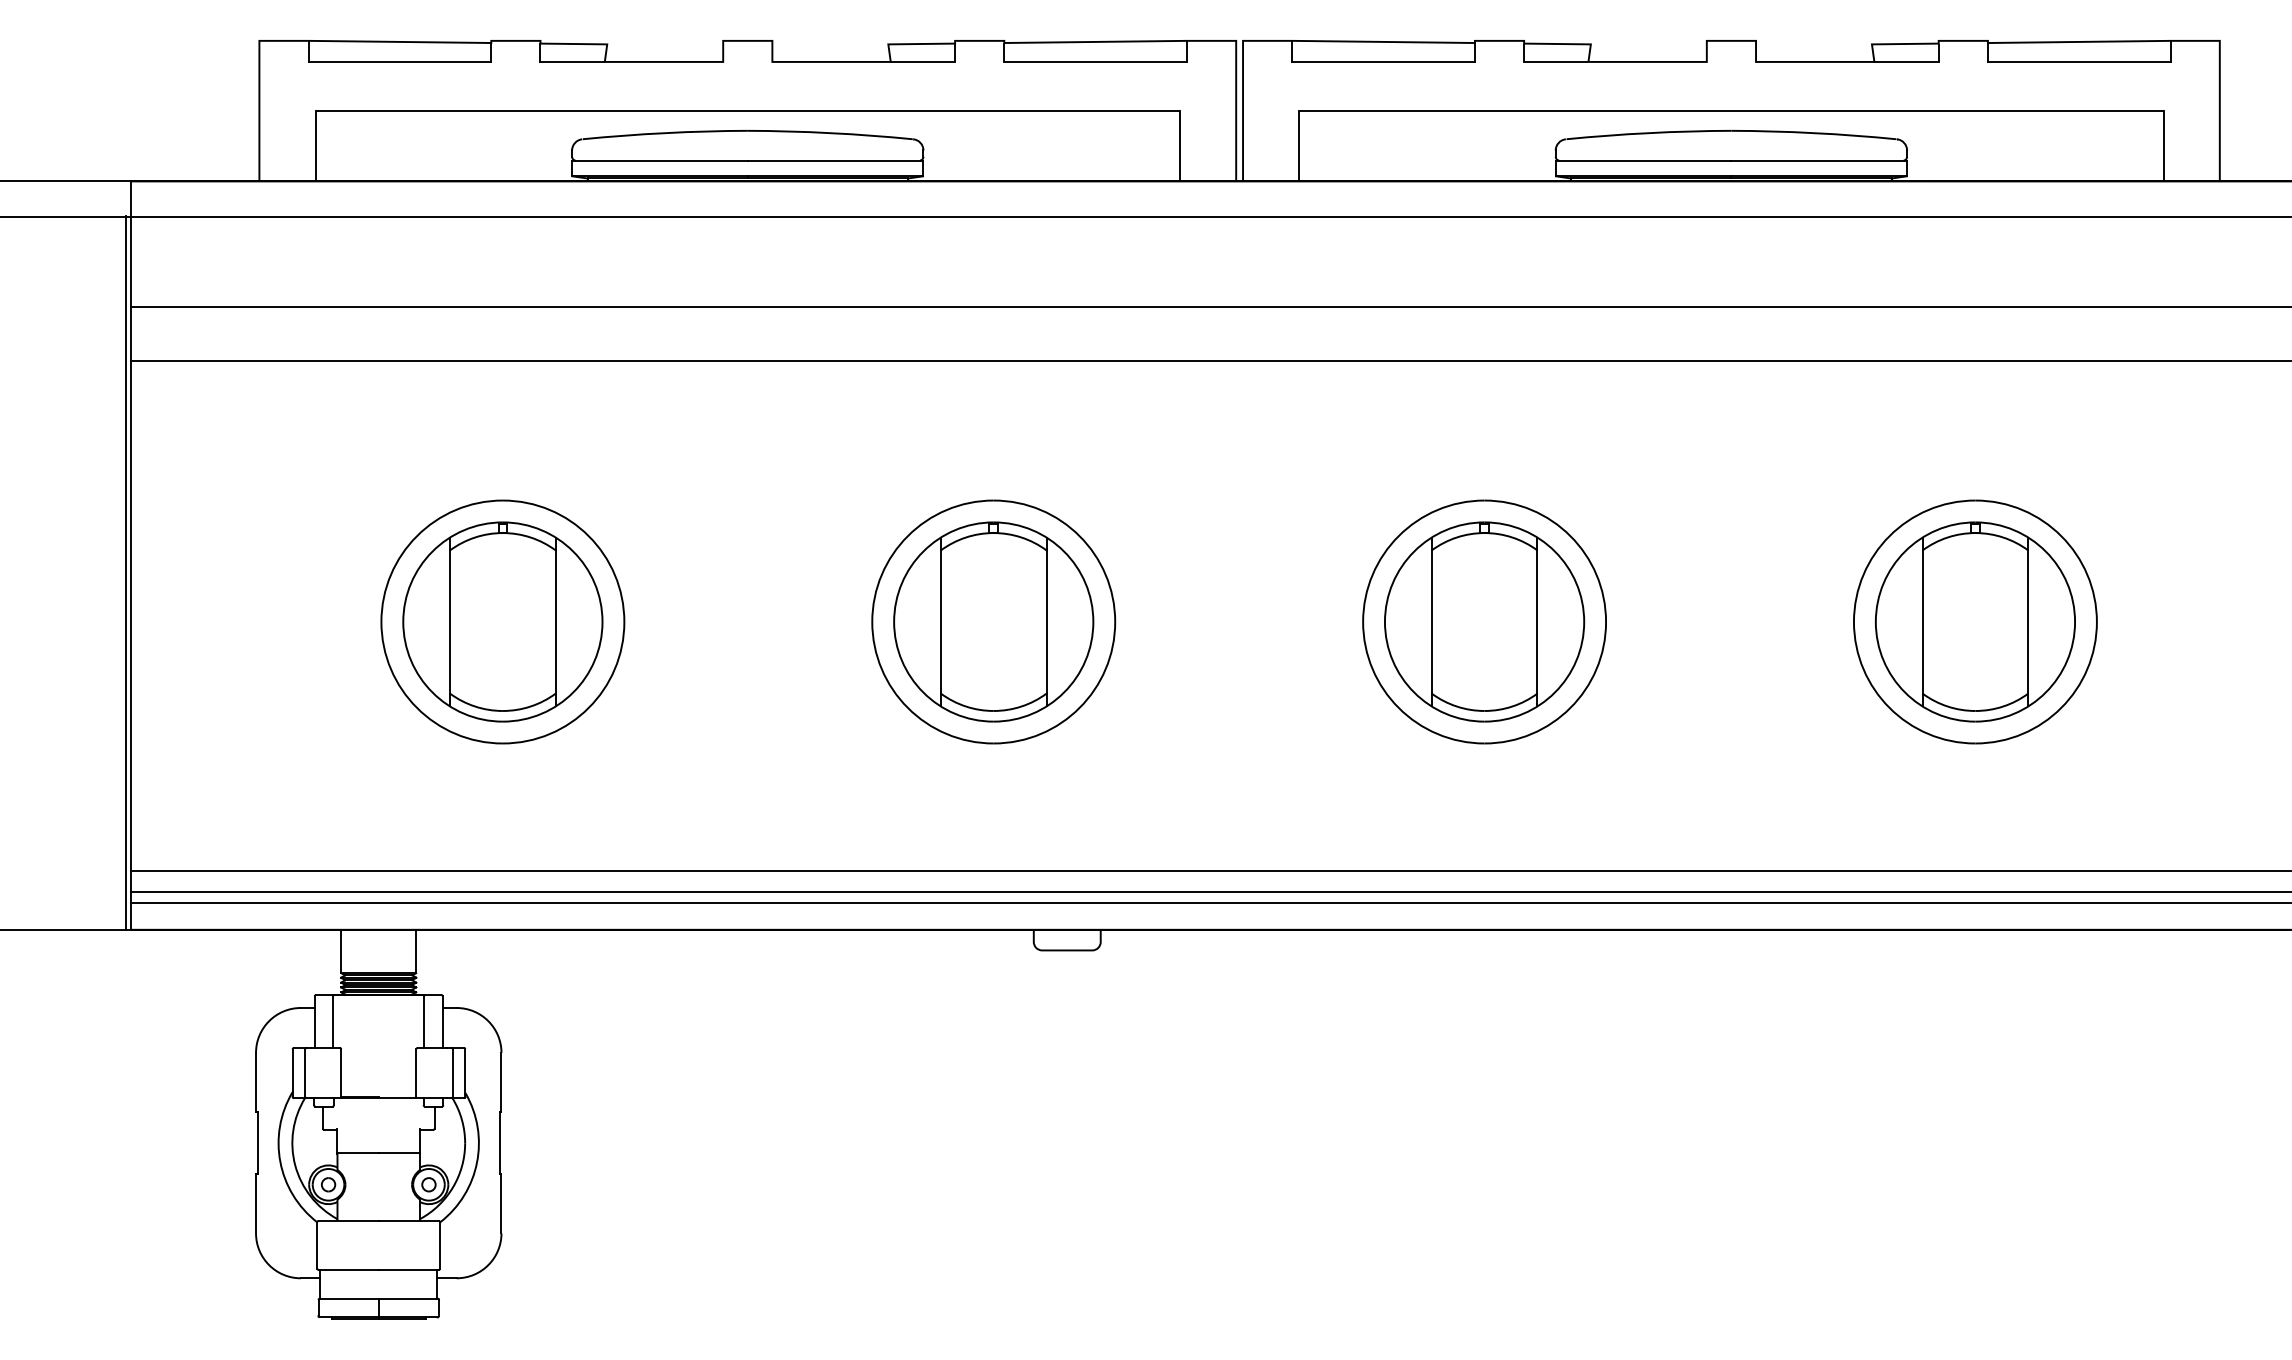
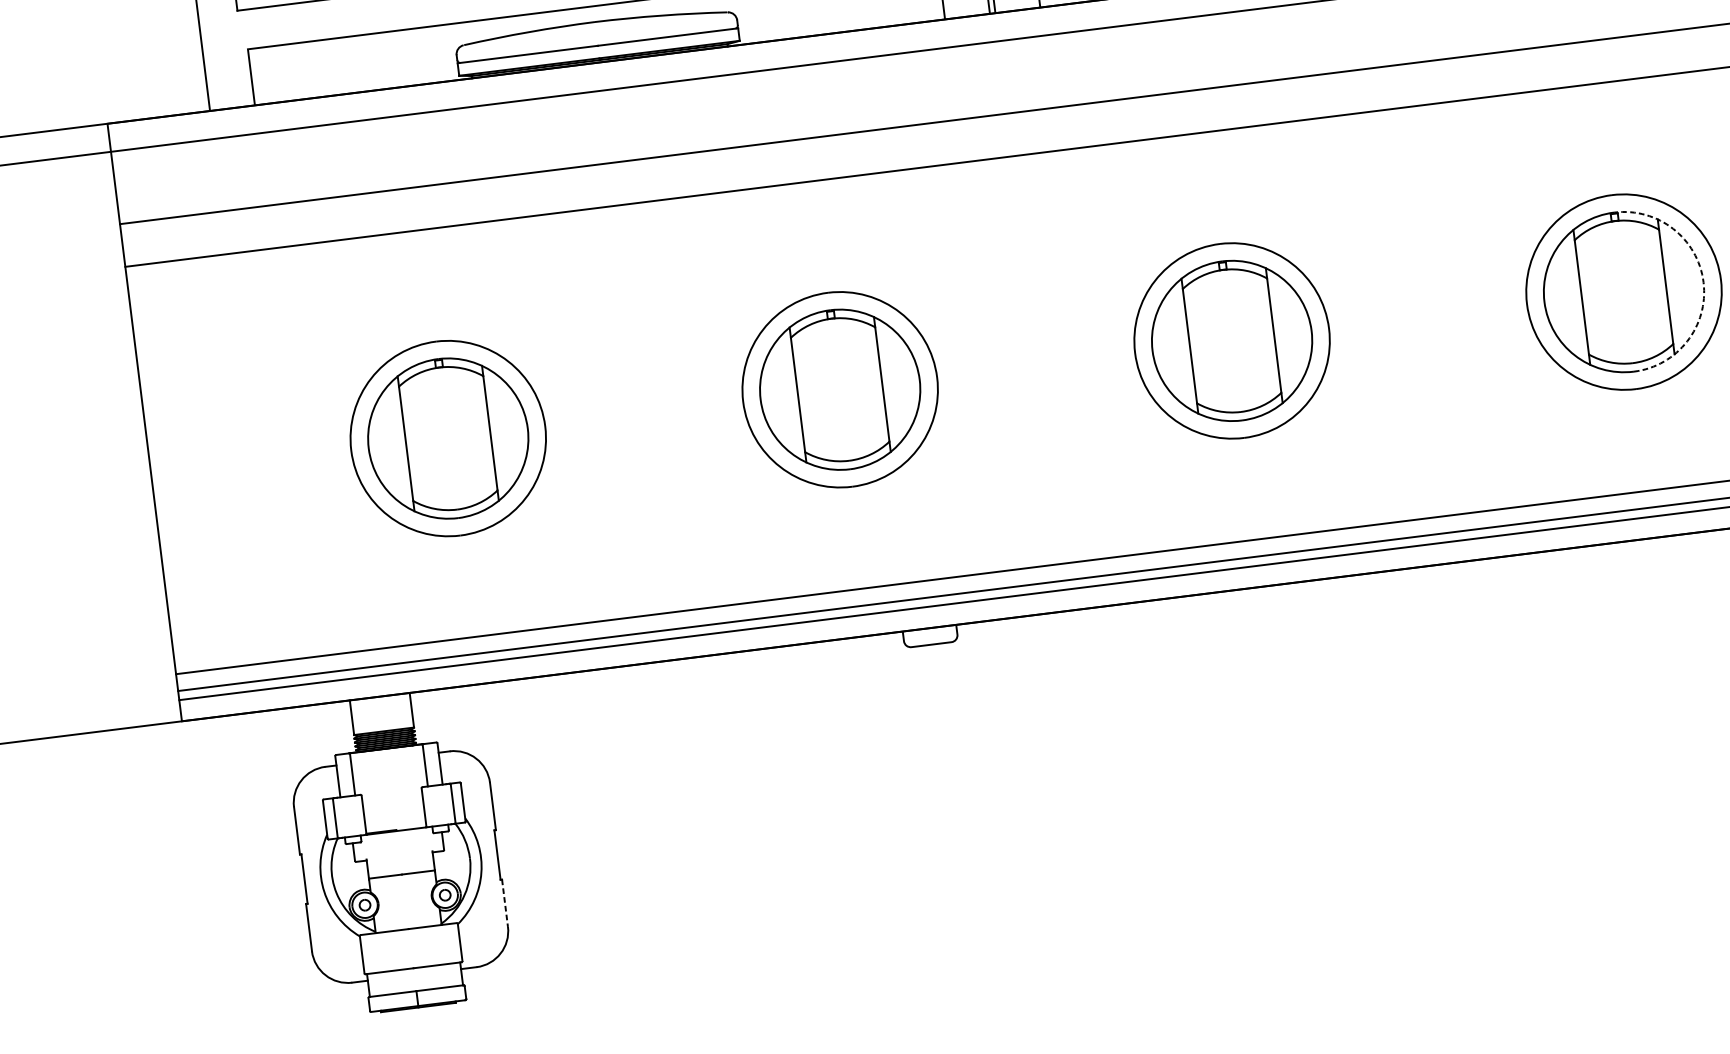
line: (125, 572) -> (142, 436), removed
arc: (2075, 622) -> (1703, 282), solid -> dashed
line: (501, 1203) -> (505, 902), solid -> dashed

